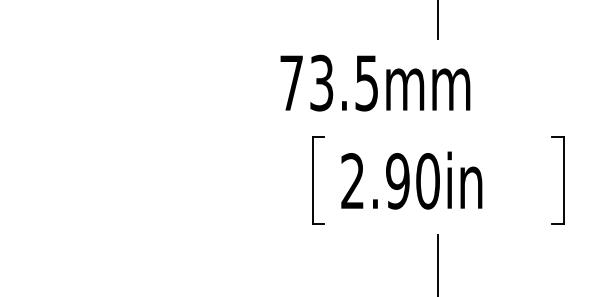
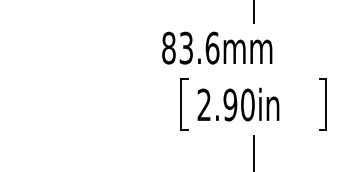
text: (328, 82) -> (190, 47), 73.5mm -> 83.6mm

